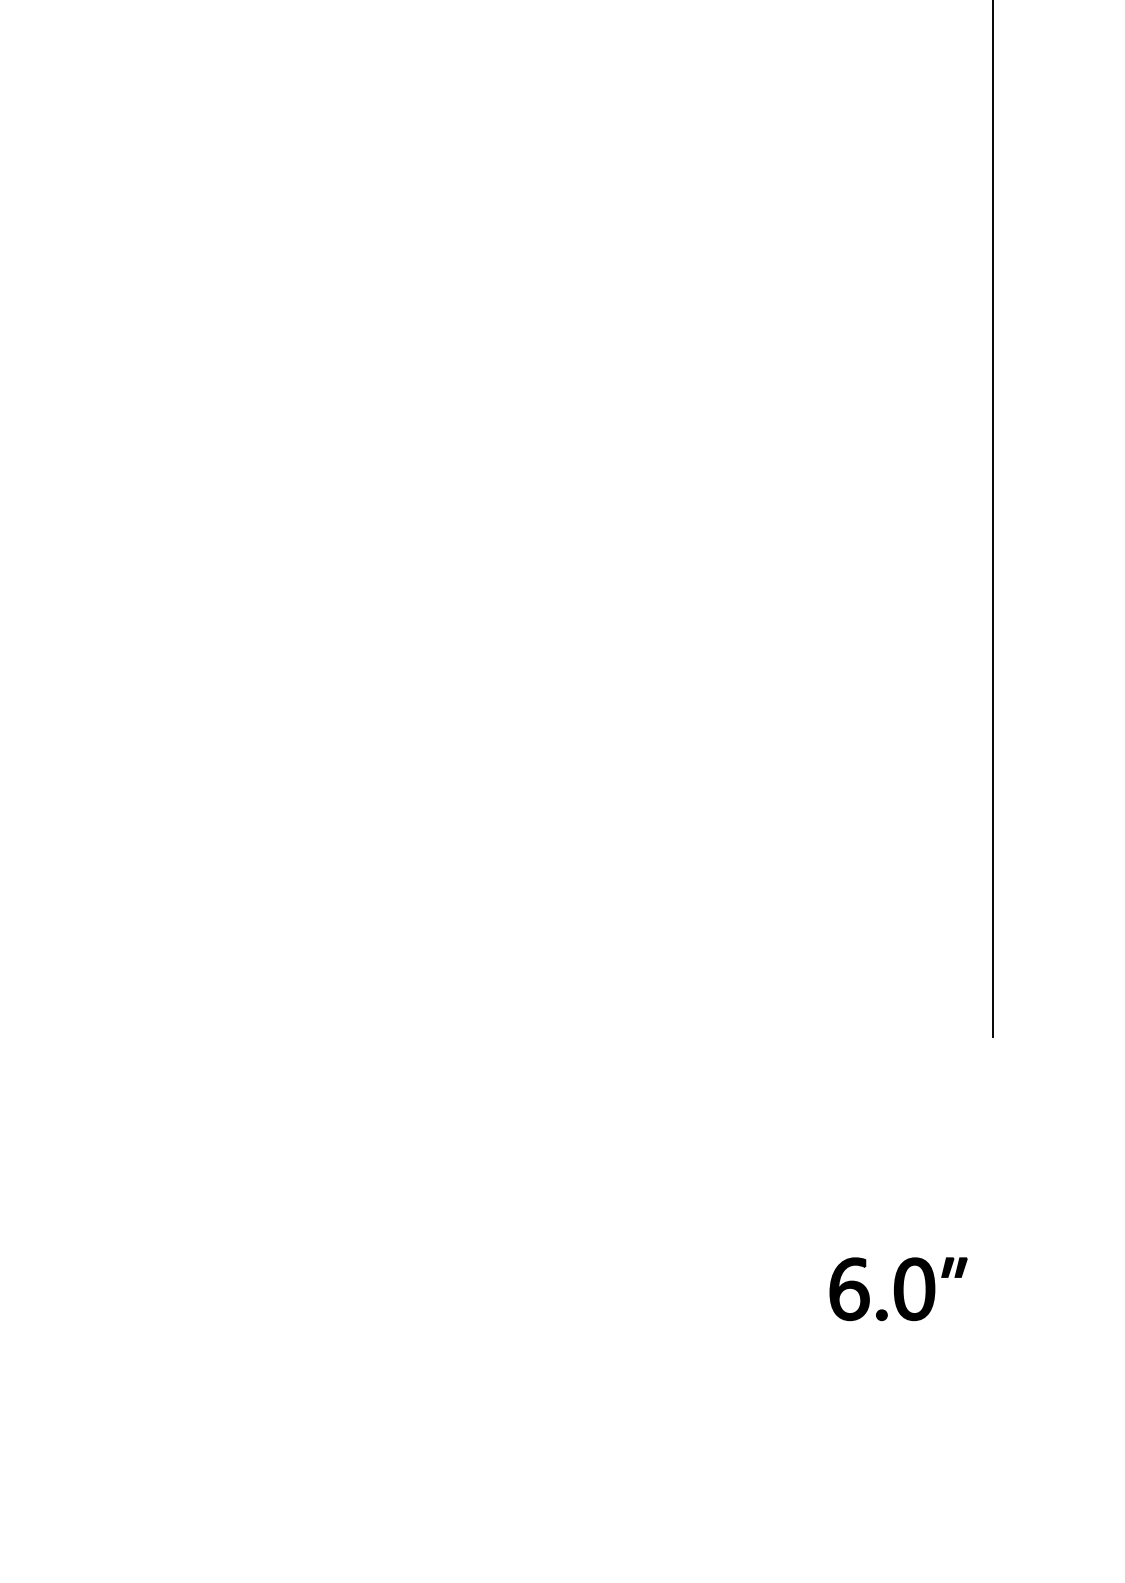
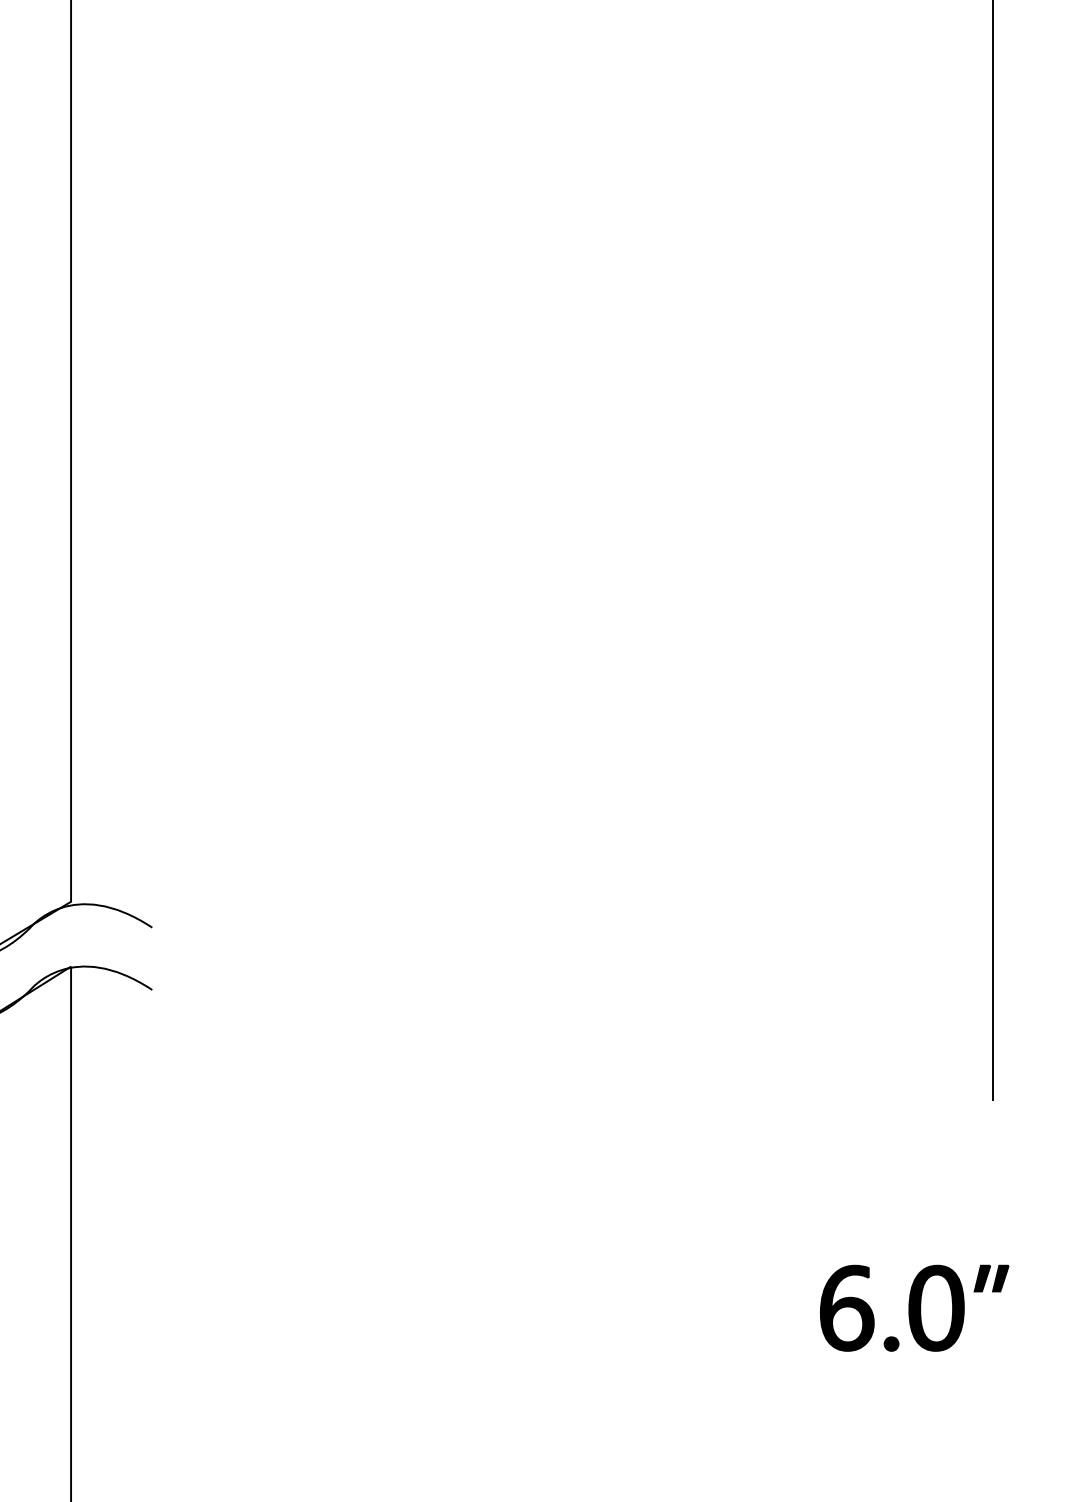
part: (898, 1288) -> (914, 1307), size x1.67

